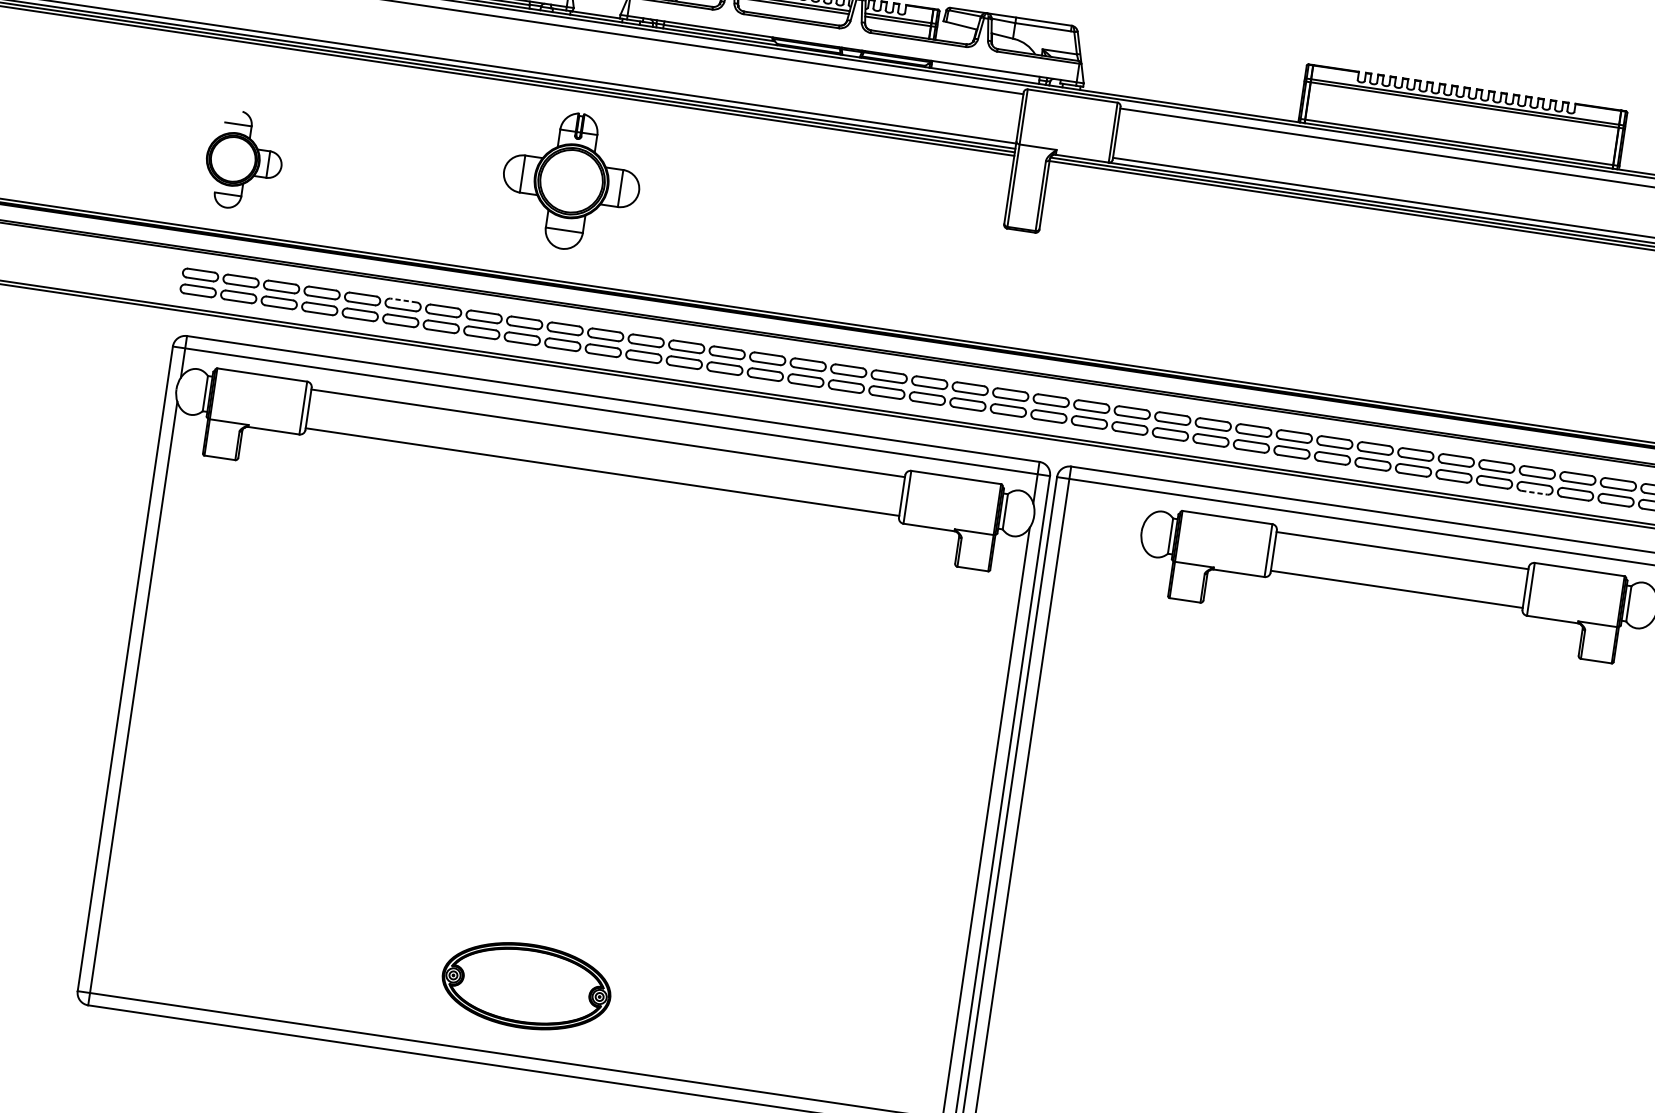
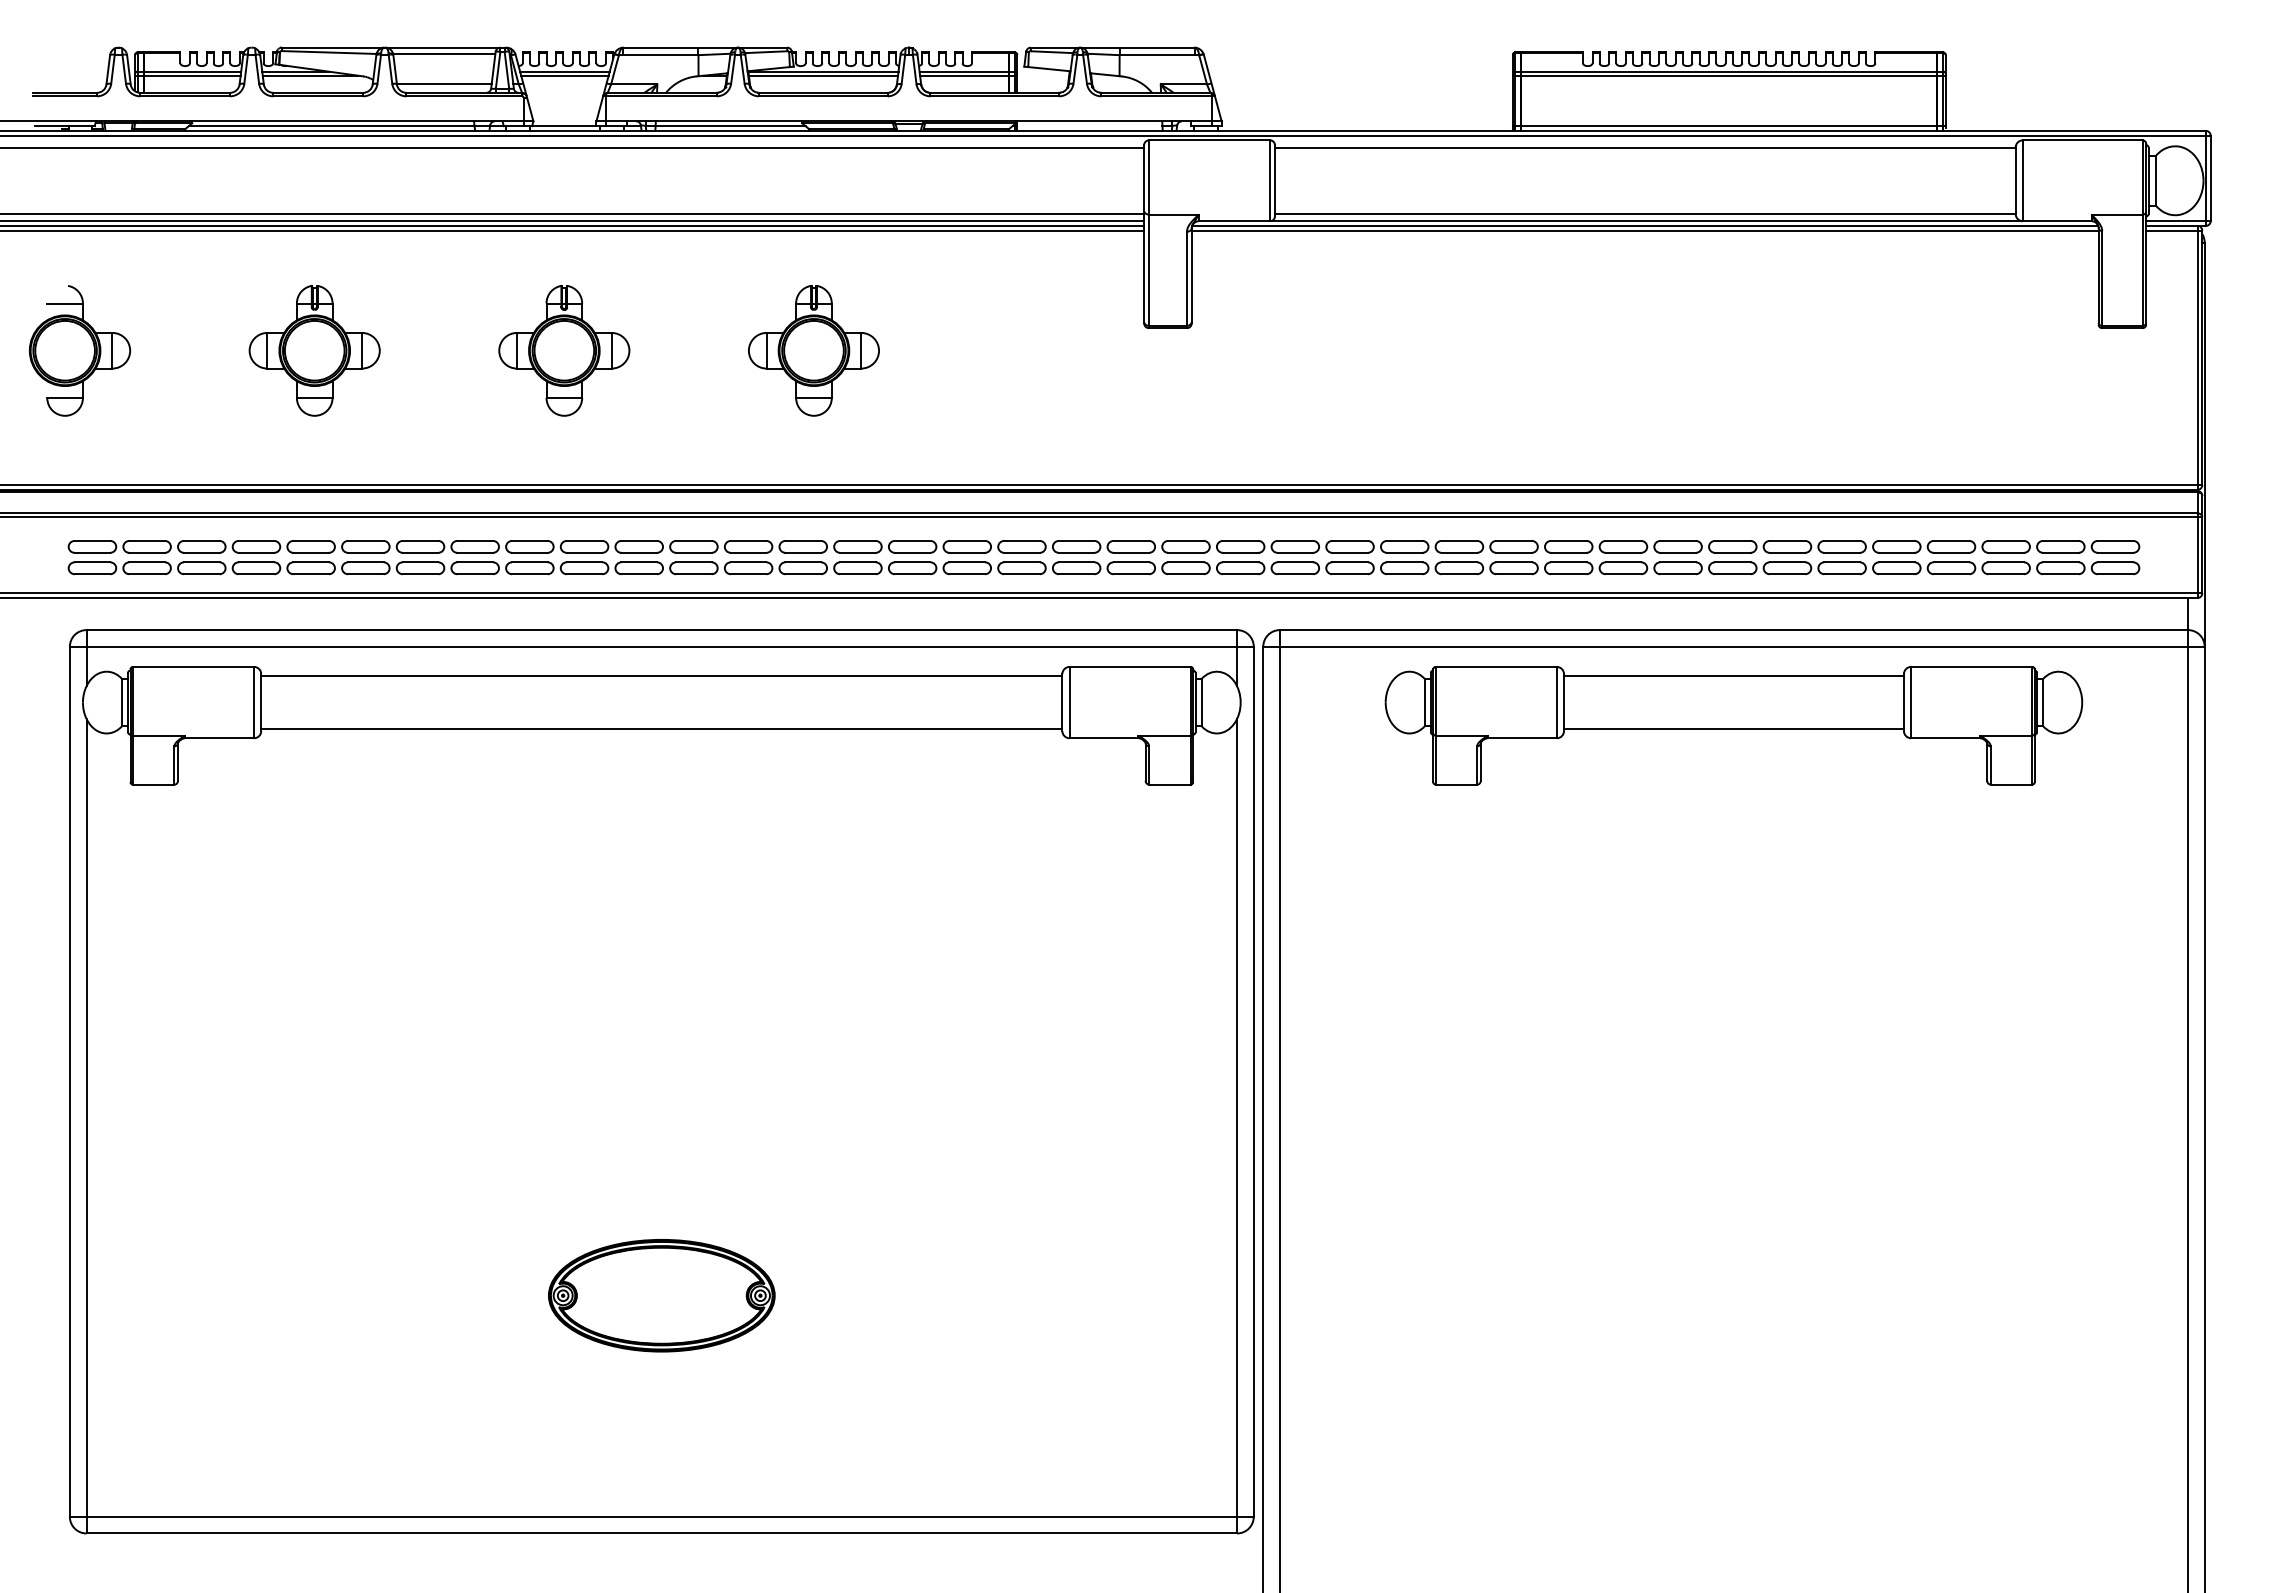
part: (386, 153) -> (314, 350), added
part: (243, 160) -> (79, 350), moved
part: (571, 181) -> (564, 350), size x0.71
part: (756, 208) -> (813, 350), added
line: (403, 300) -> (365, 540), dashed -> solid
line: (1534, 492) -> (1896, 574), dashed -> solid
part: (526, 986) -> (661, 1295), moved

